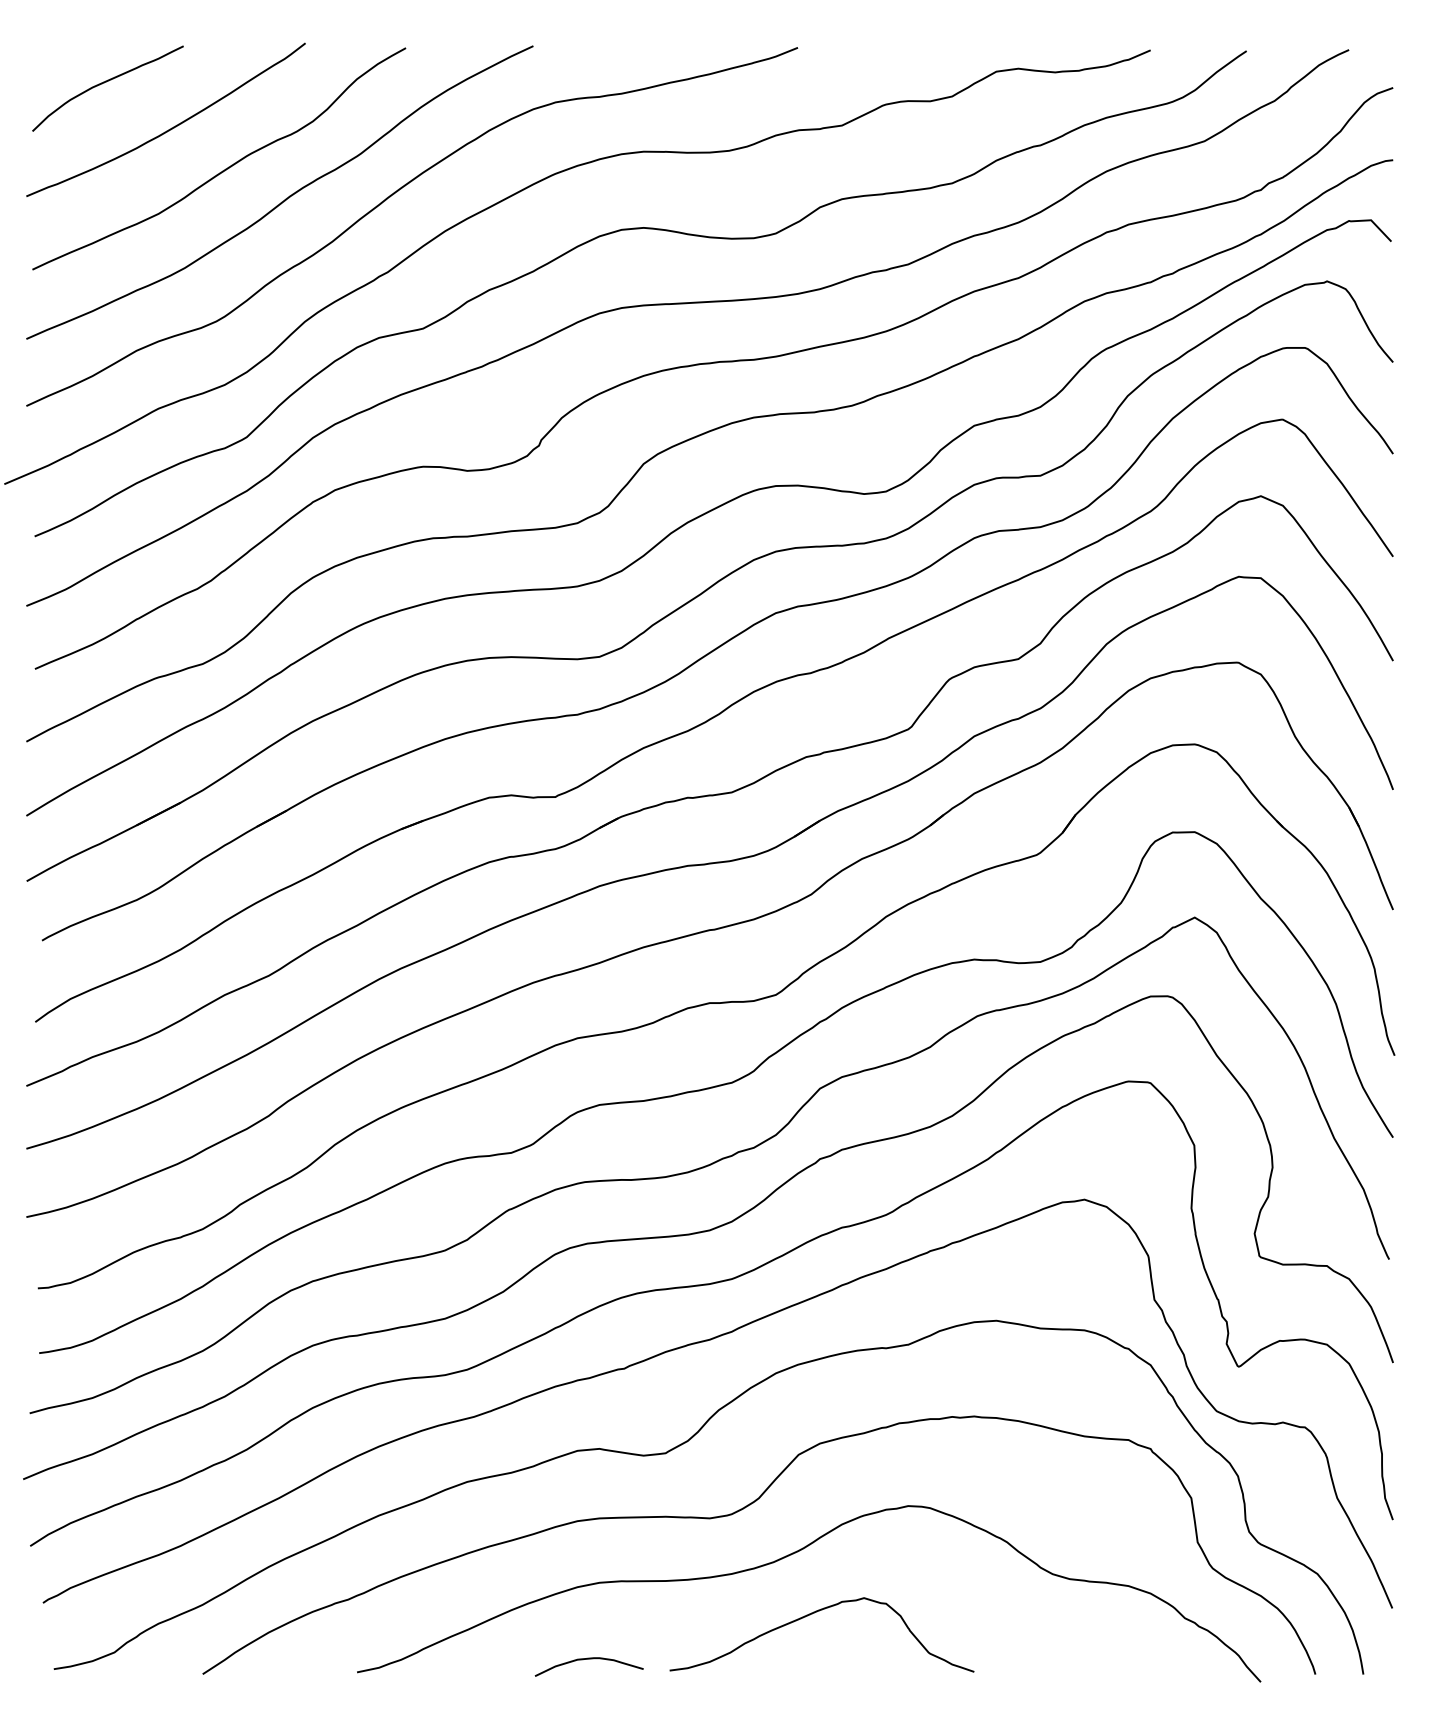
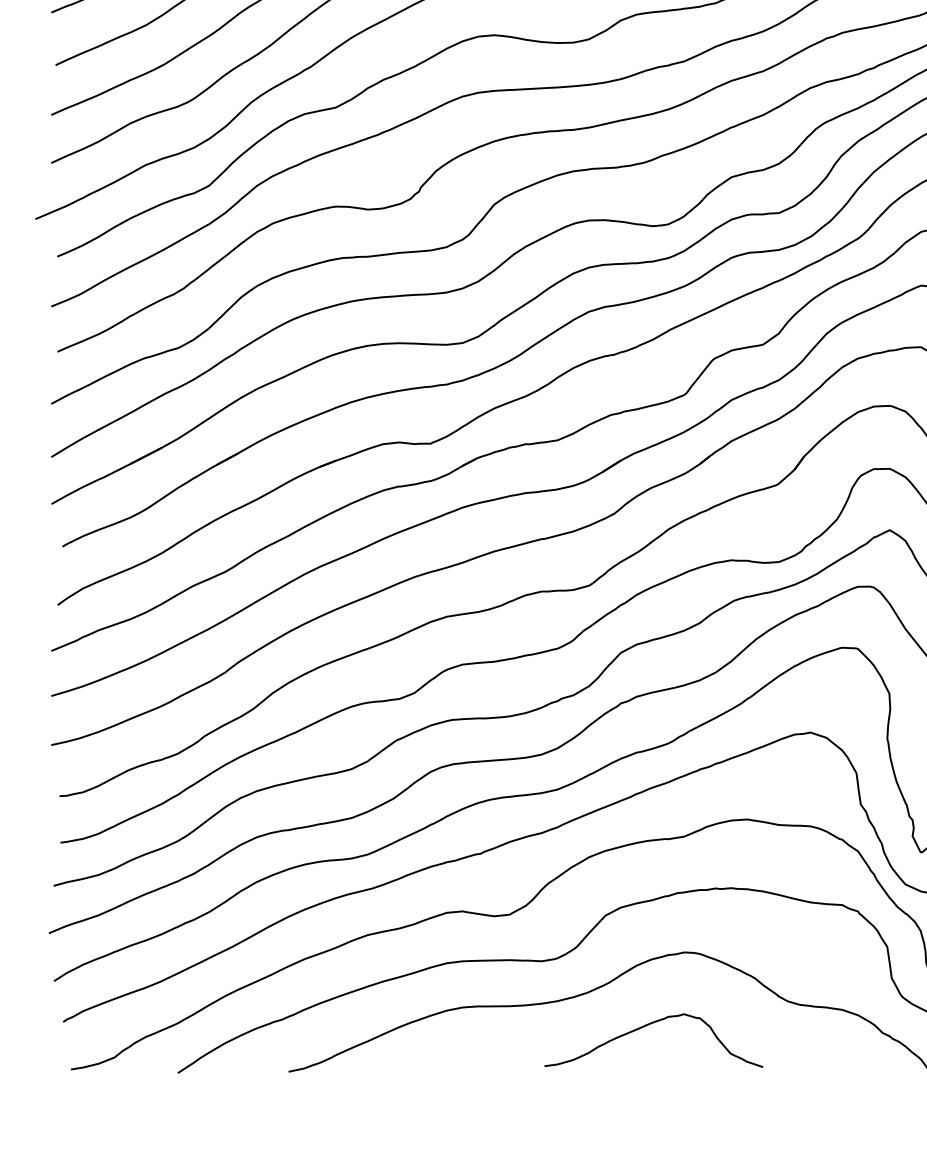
curve: (812, 1614) -> (646, 1025), moved
curve: (588, 1659) -> (454, 1062), removed

